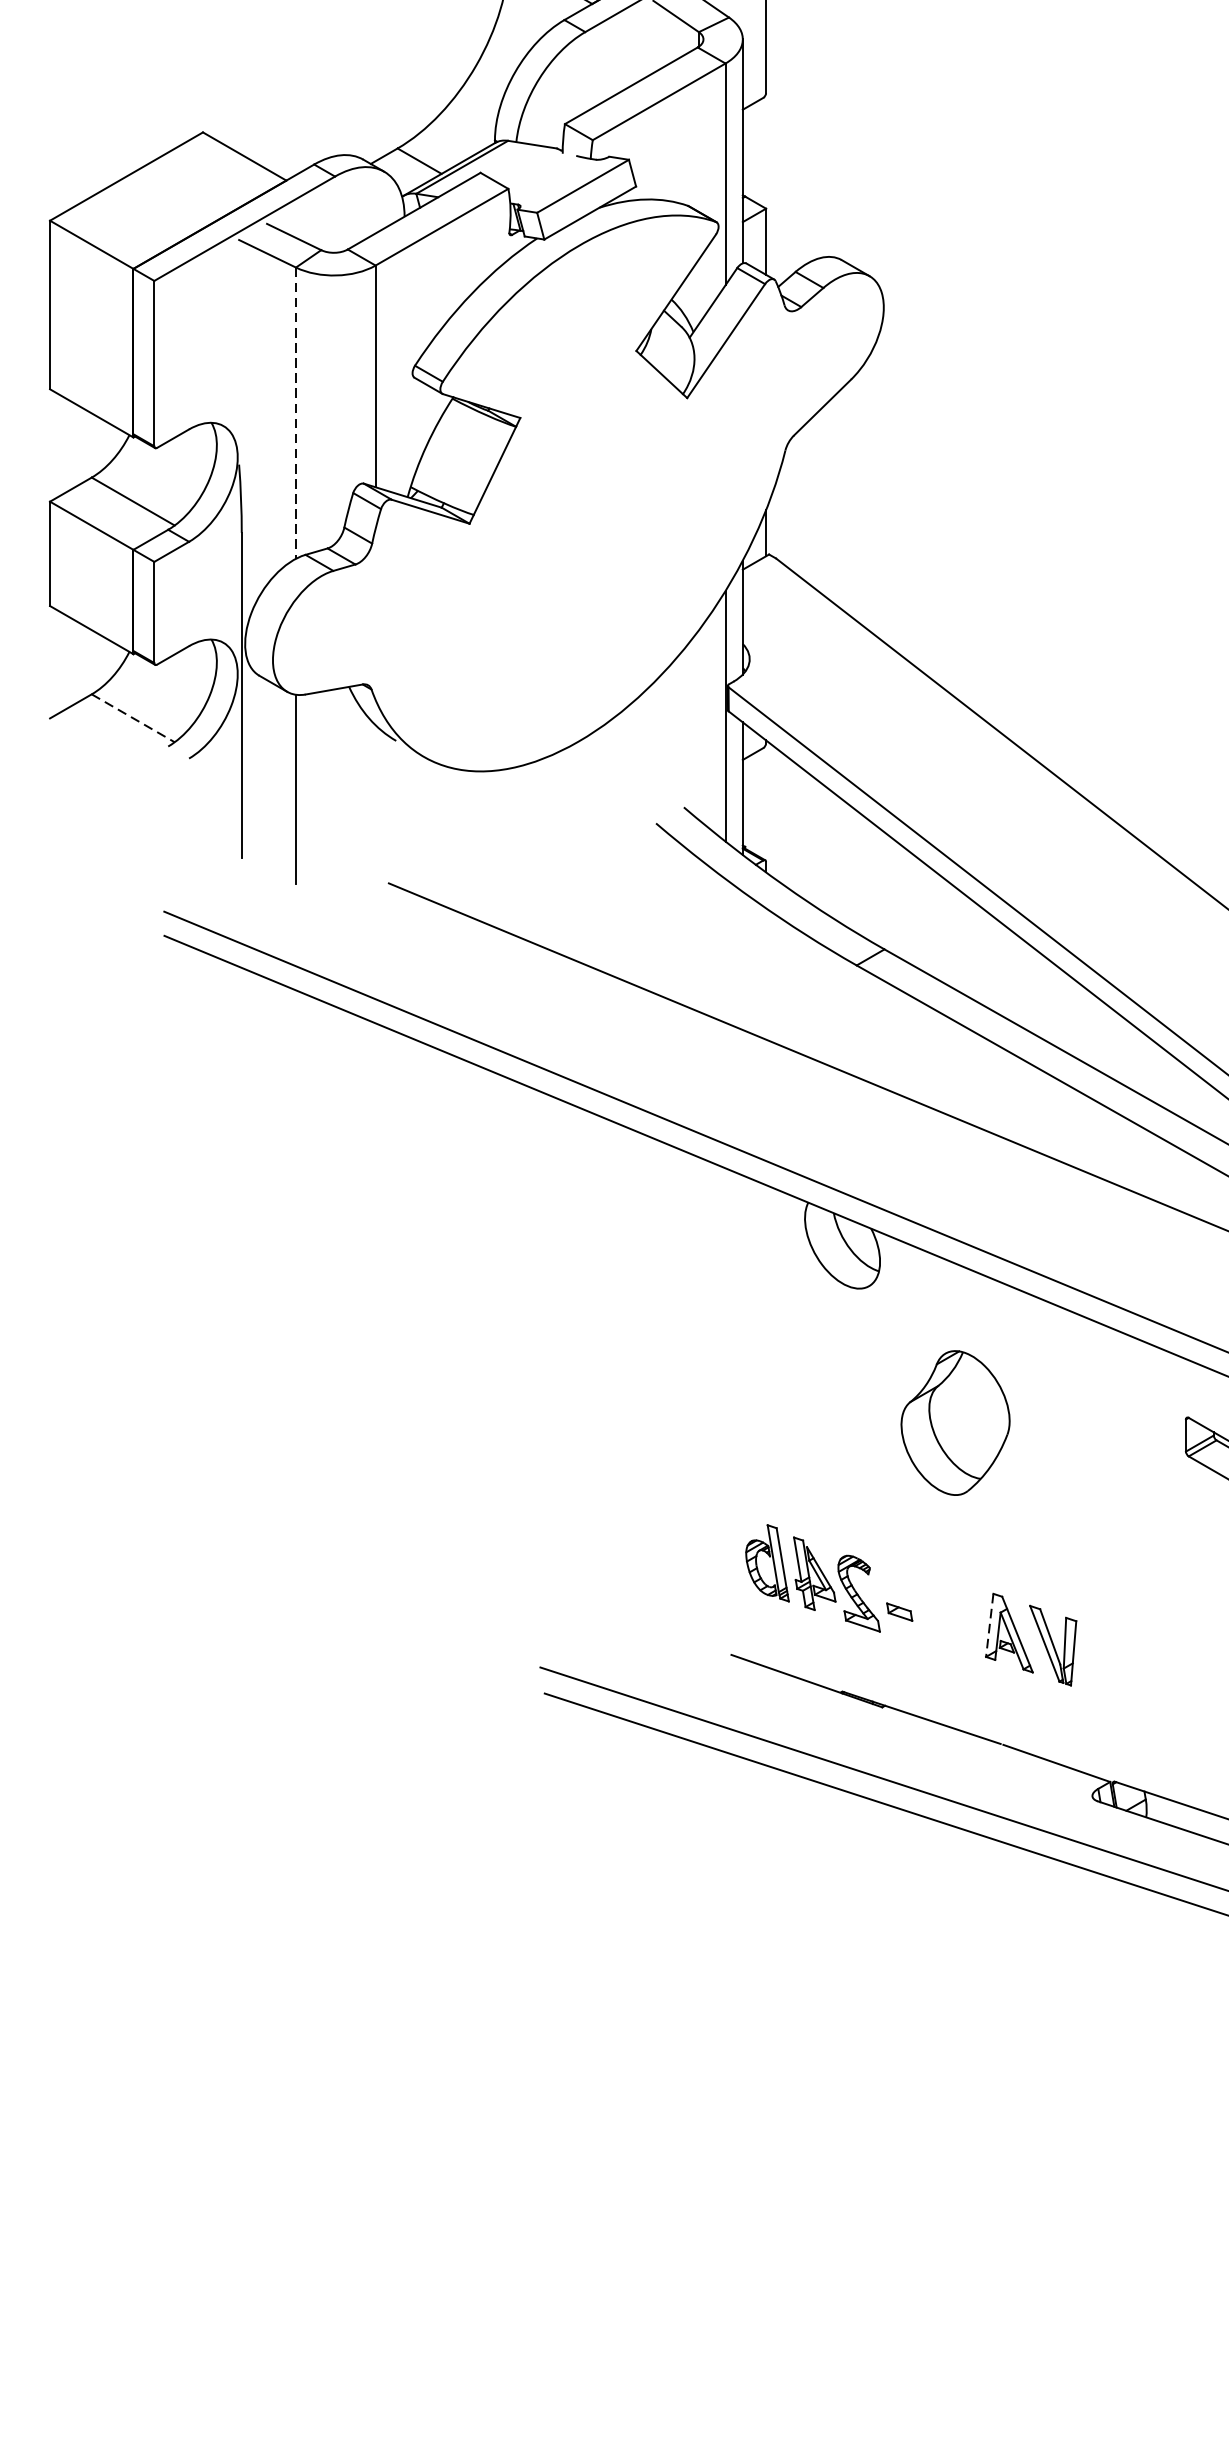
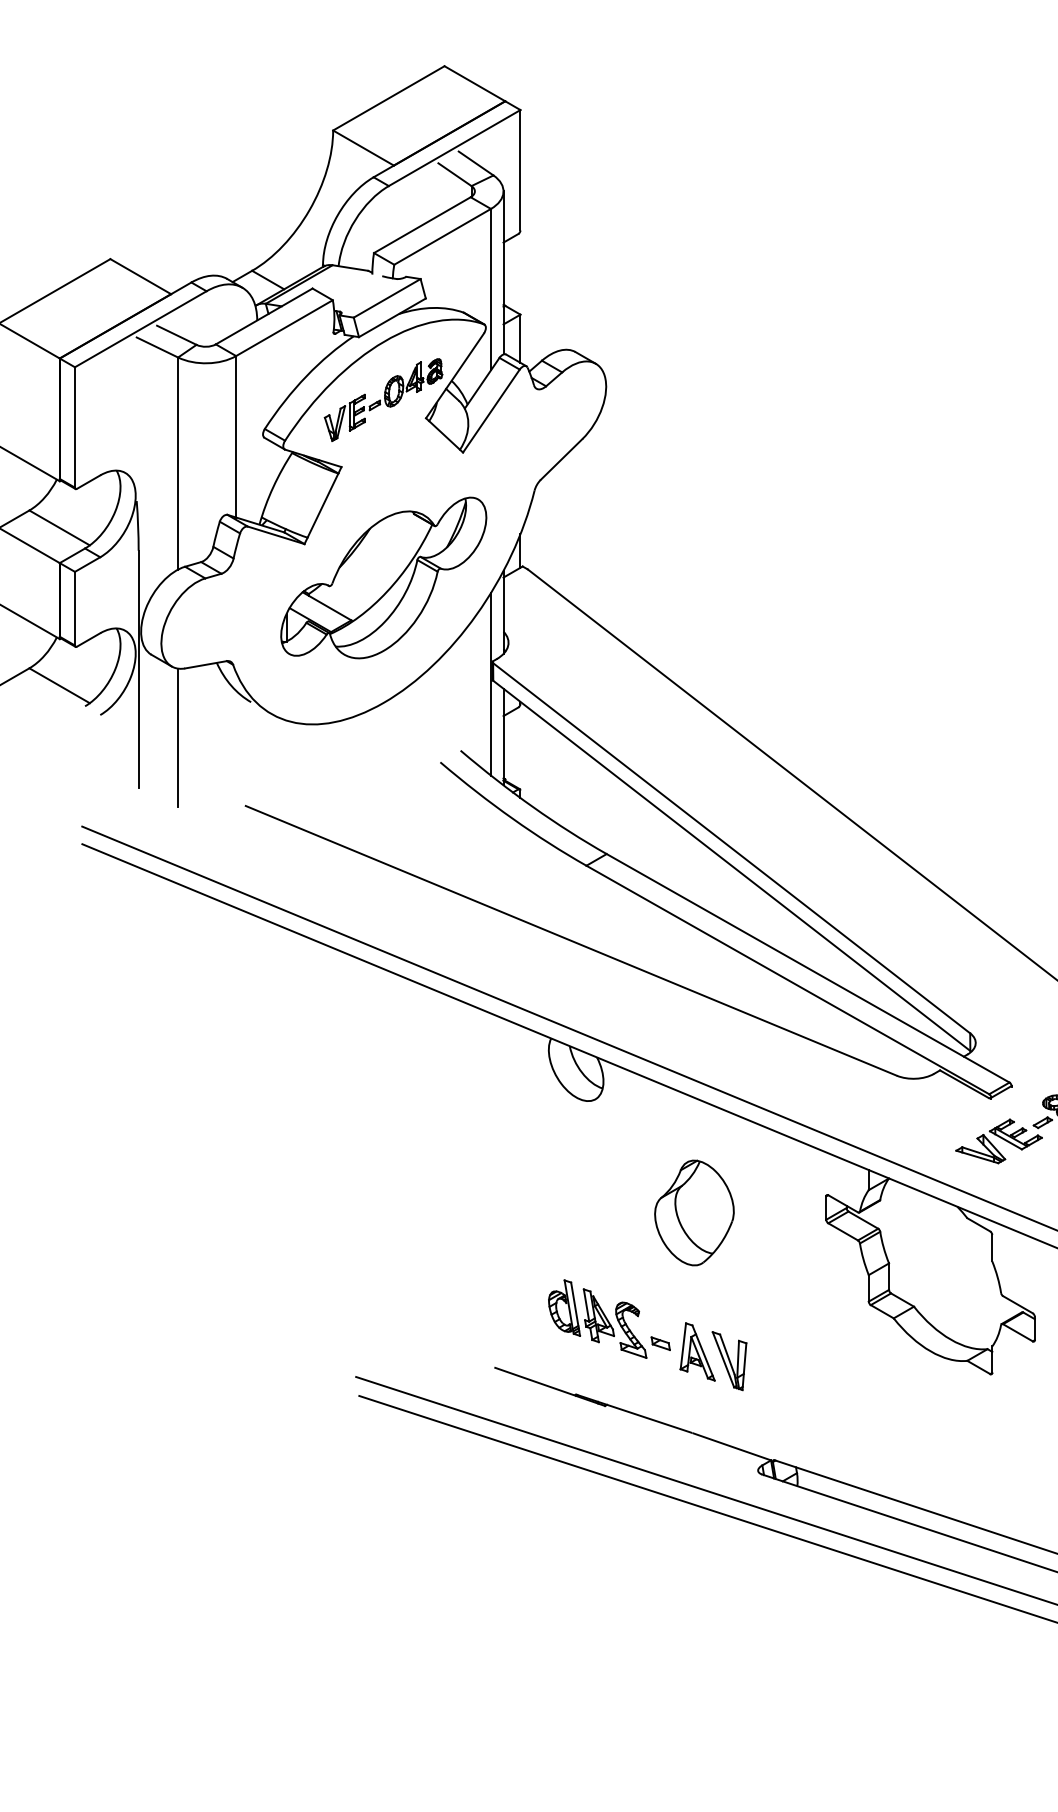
part: (577, 325) -> (383, 399), added
line: (296, 414) -> (178, 464), dashed -> solid
part: (577, 569) -> (383, 577), added
line: (133, 717) -> (59, 685), dashed -> solid
part: (955, 1422) -> (694, 1212), moved
part: (829, 1577) -> (609, 1318), moved
line: (989, 1625) -> (683, 1346), dashed -> solid

